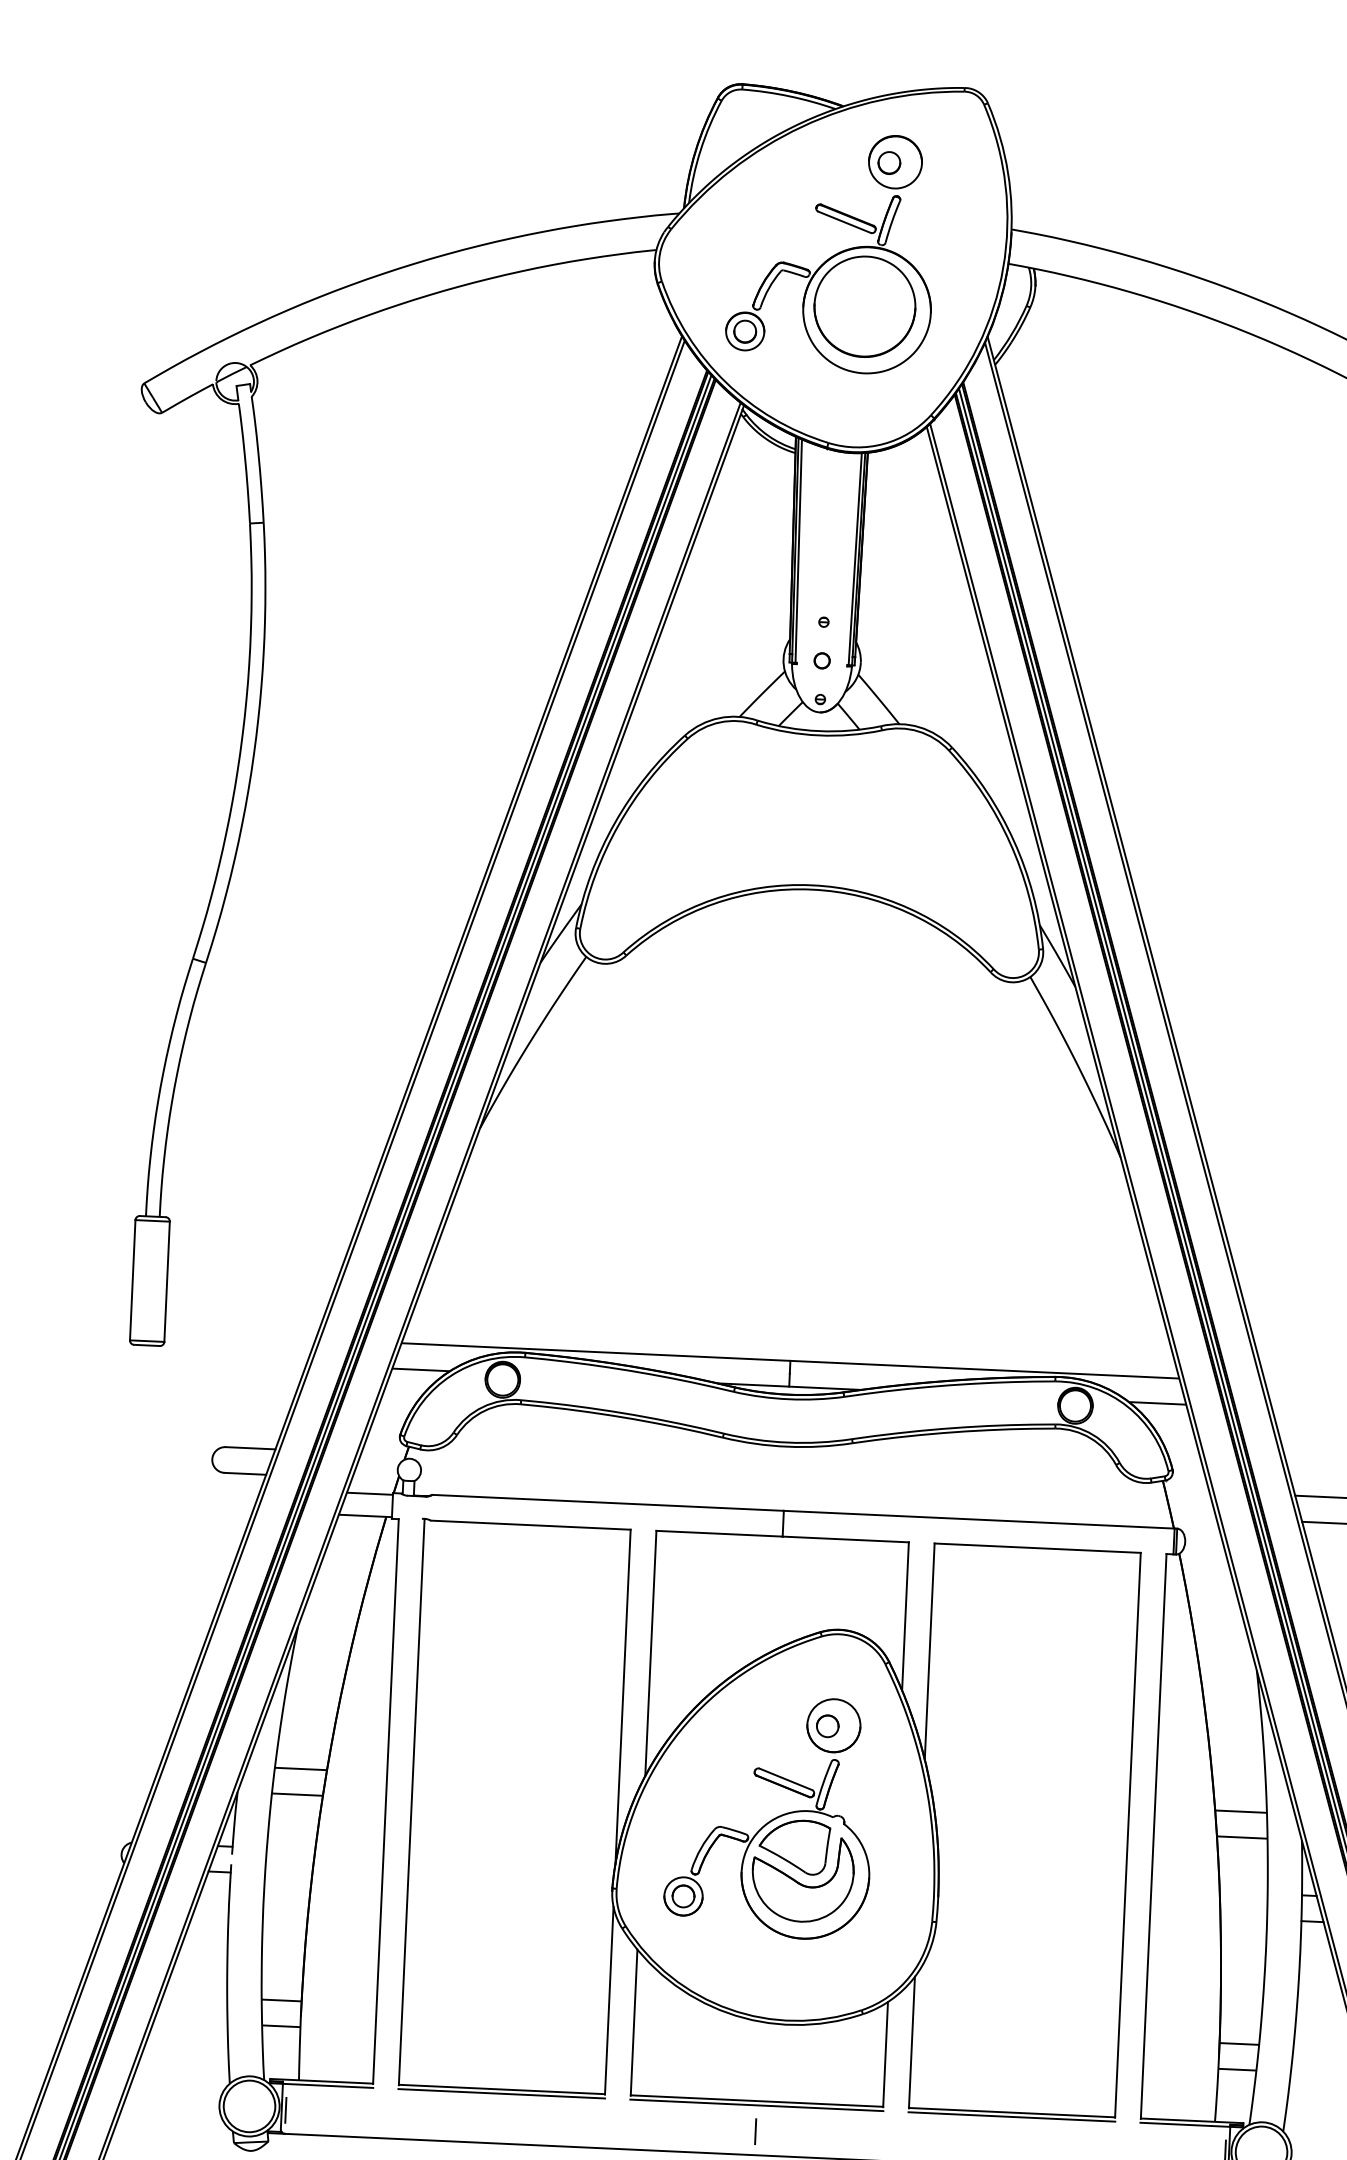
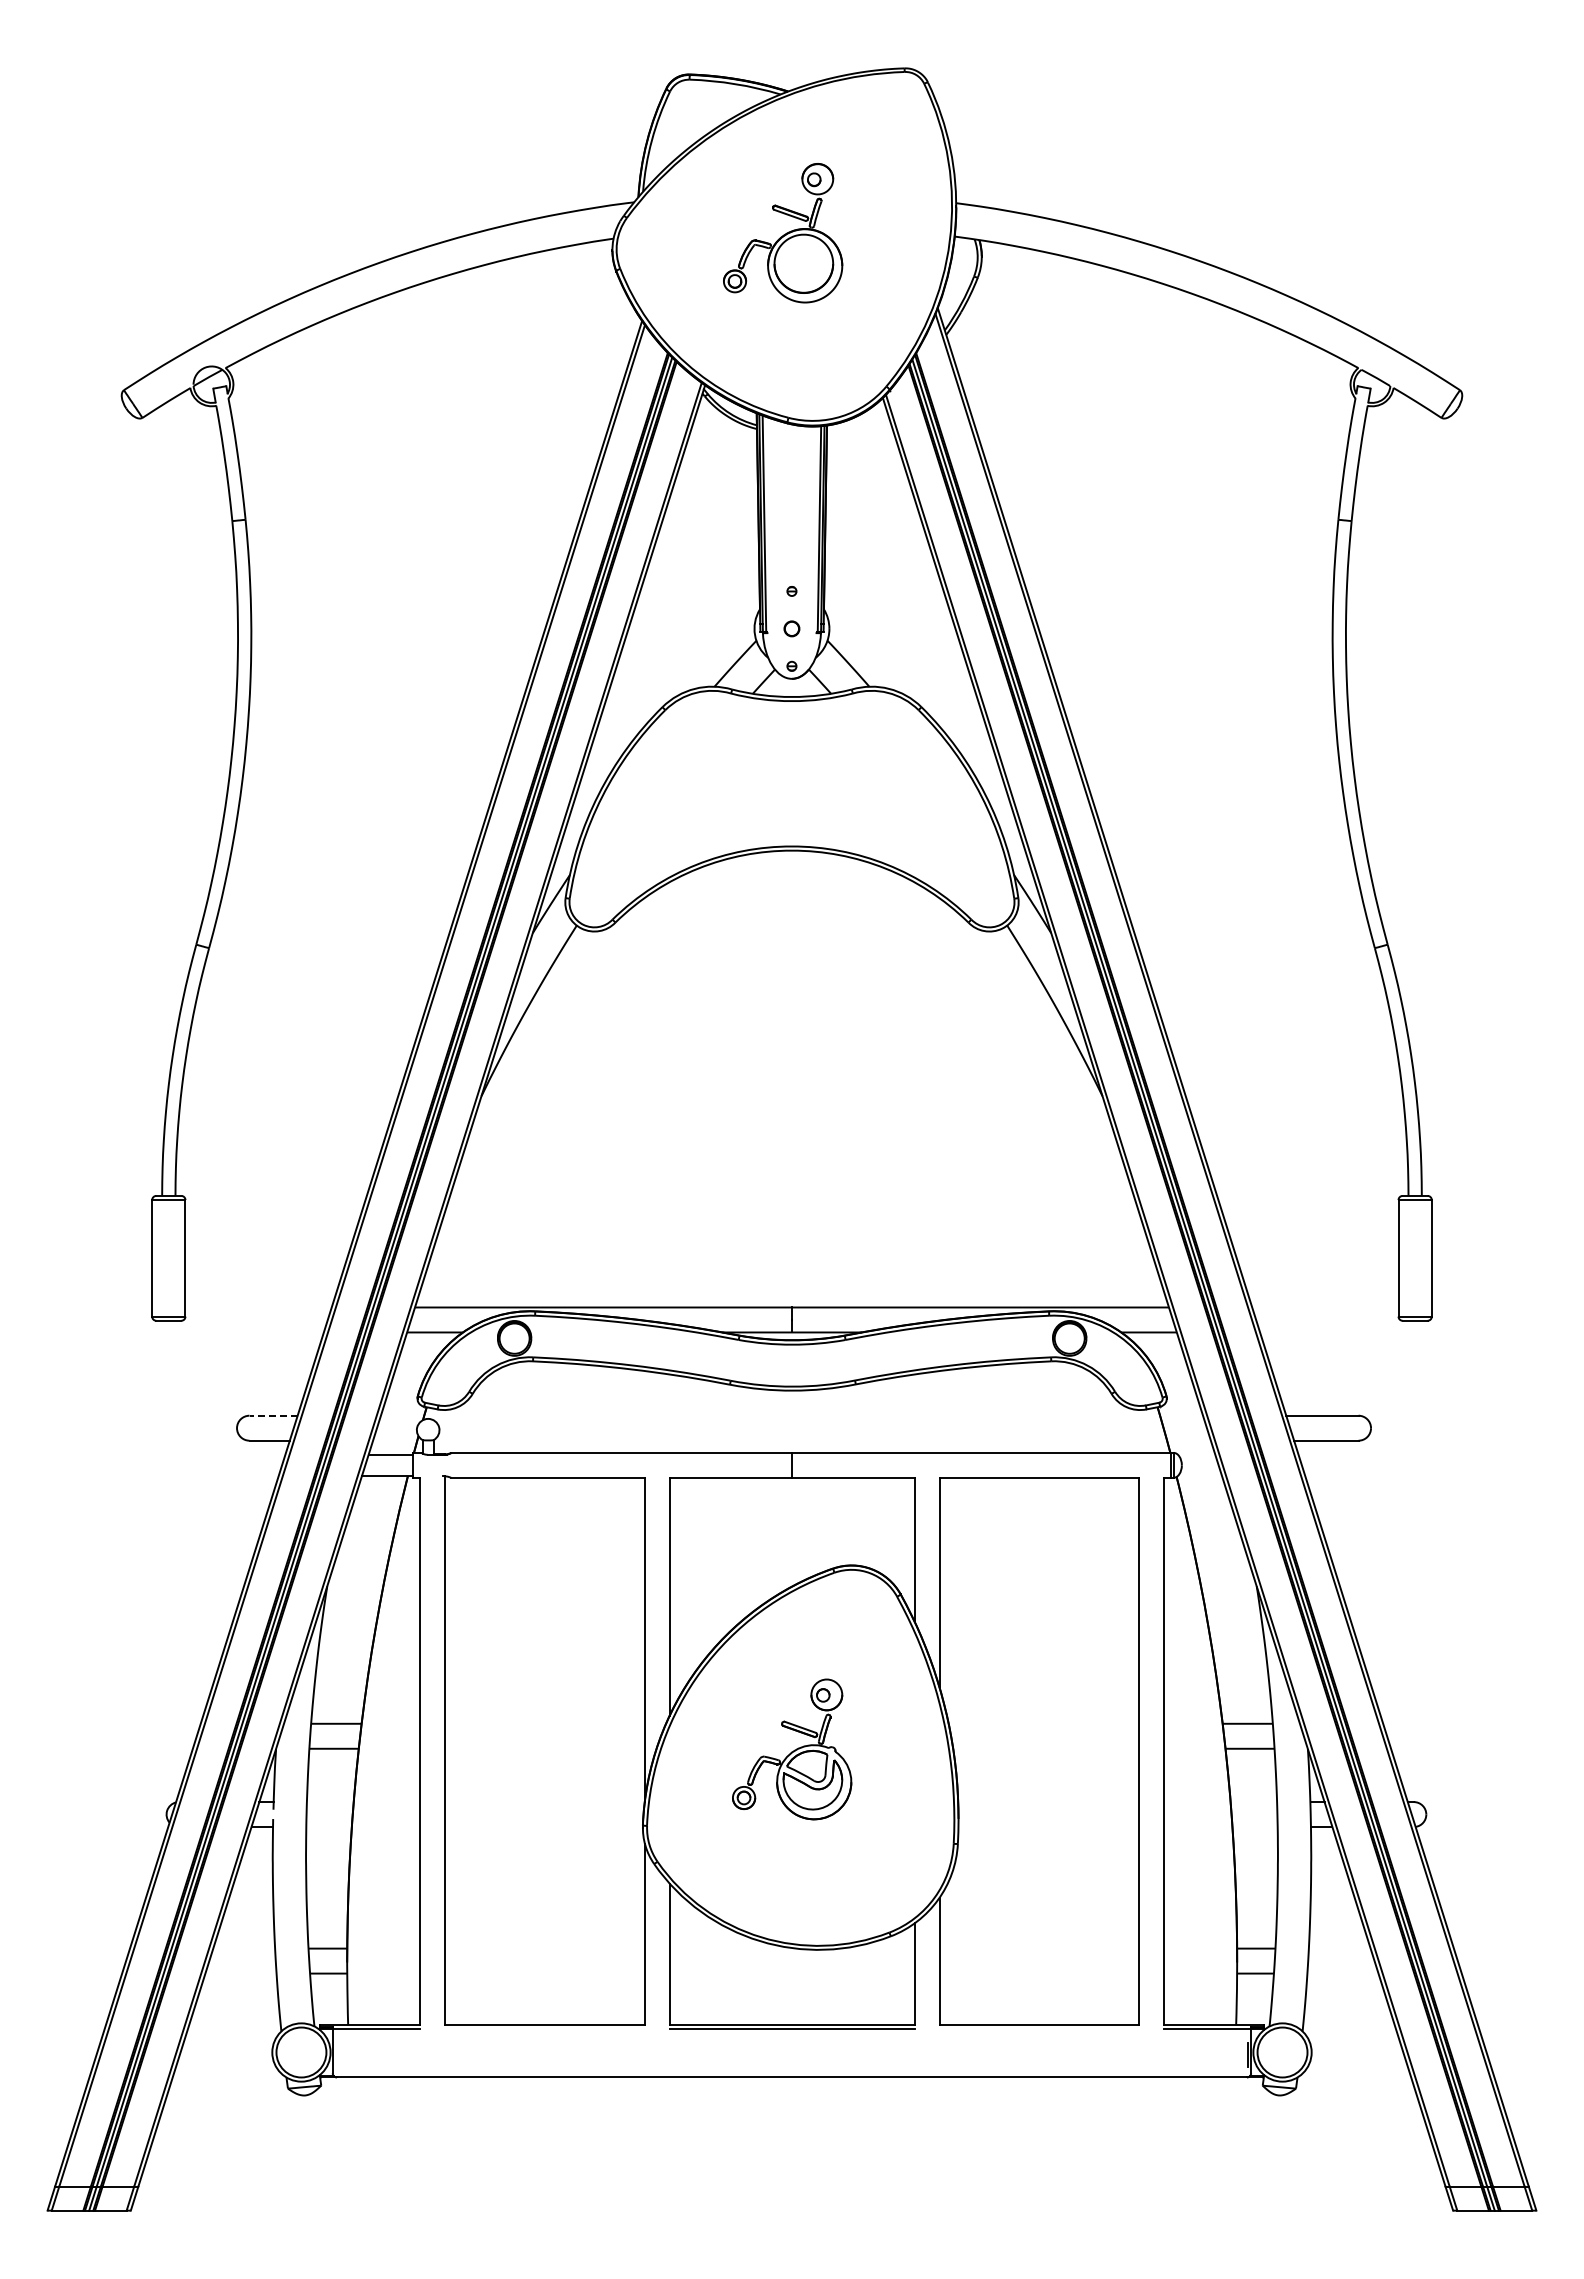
part: (831, 251) -> (782, 232), size x0.6
line: (250, 1448) -> (273, 1415), solid -> dashed
part: (769, 1816) -> (791, 1749), size x0.6
line: (501, 2094) -> (544, 2029), removed
line: (285, 2110) -> (336, 2054), removed
line: (1011, 2117) -> (1039, 2029), removed
line: (755, 2131) -> (792, 2054), removed

